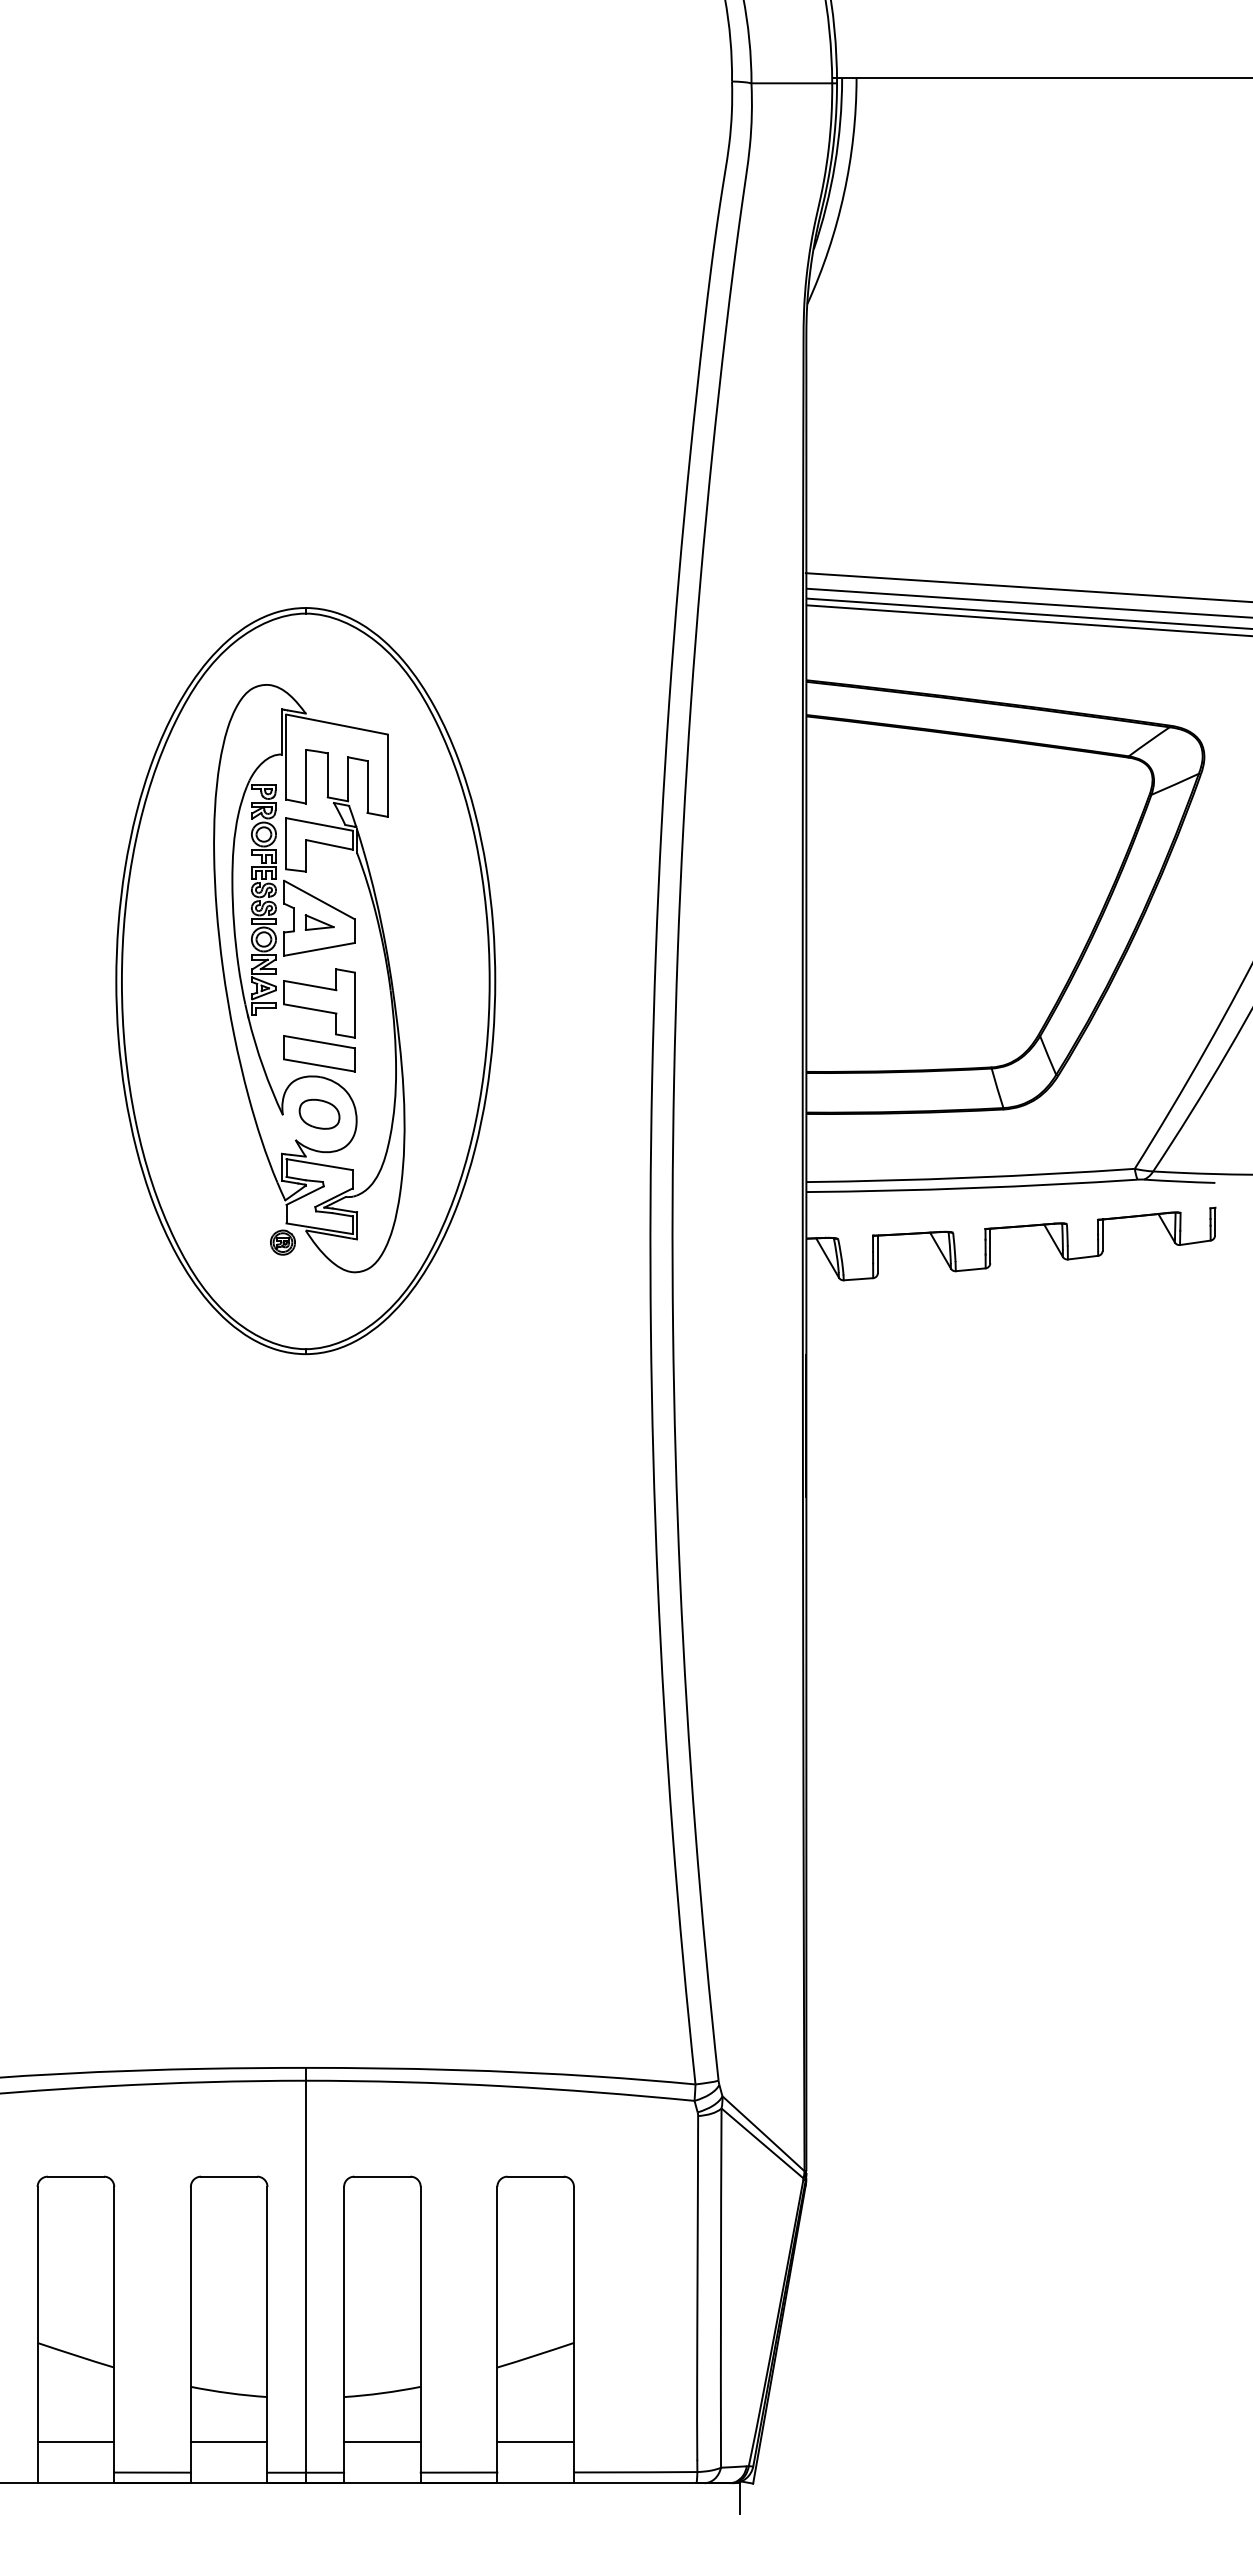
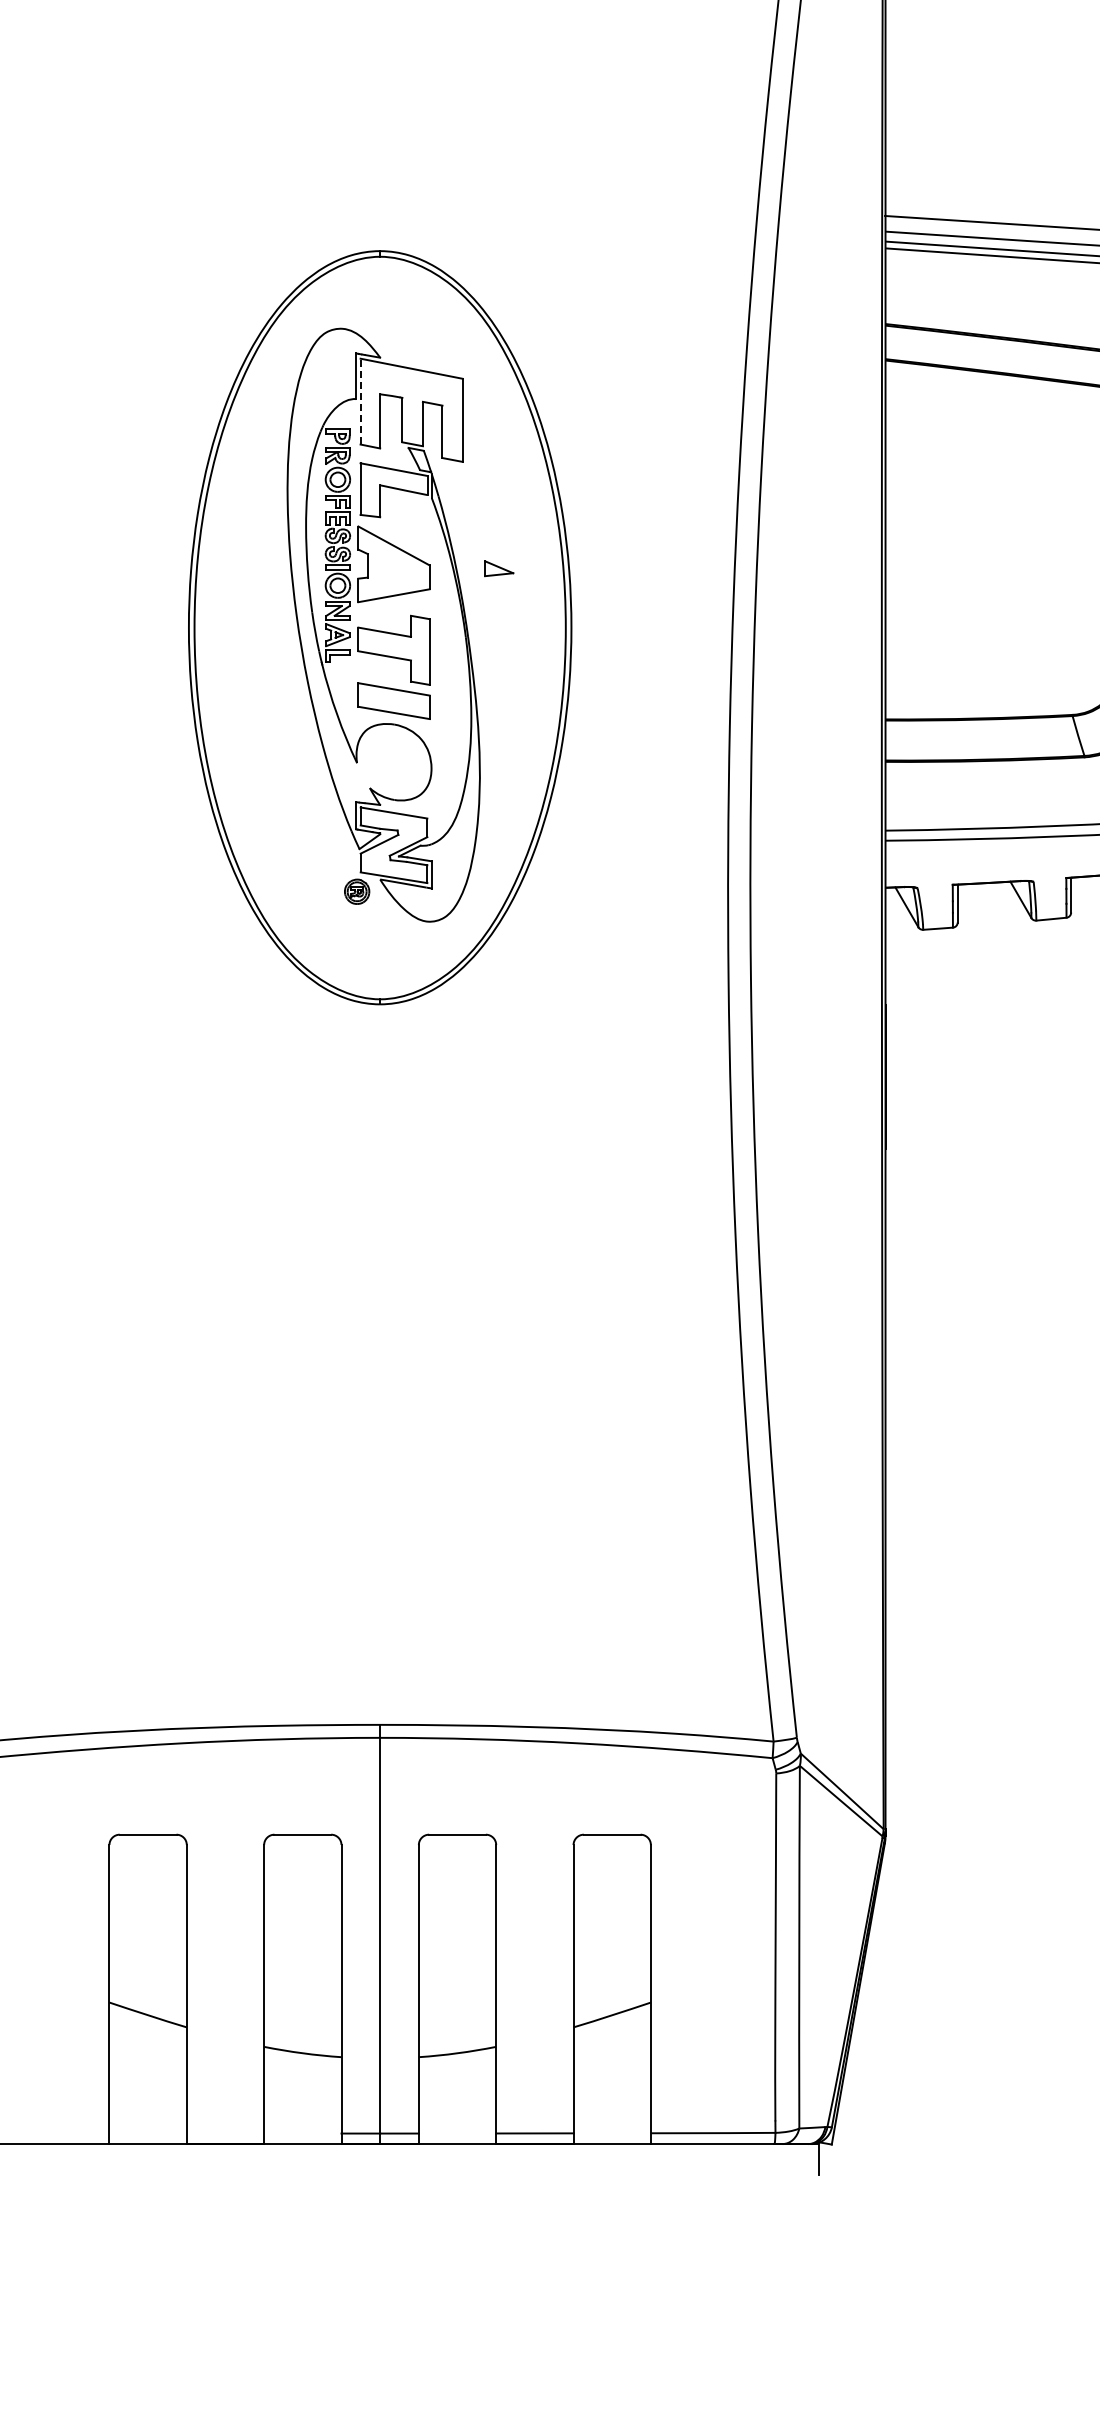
line: (286, 757) -> (360, 402), solid -> dashed
part: (319, 922) -> (499, 568), moved
part: (319, 1113) -> (394, 761), removed
line: (75, 2442) -> (147, 2103), removed
line: (228, 2442) -> (302, 2103), removed
line: (382, 2442) -> (457, 2103), removed
line: (535, 2442) -> (612, 2103), removed
line: (152, 2472) -> (225, 2133), removed

